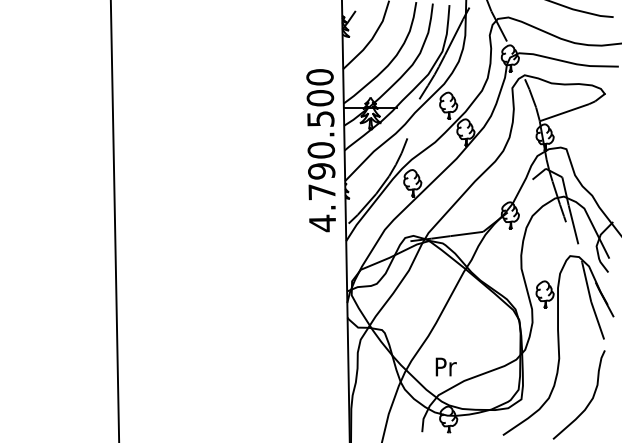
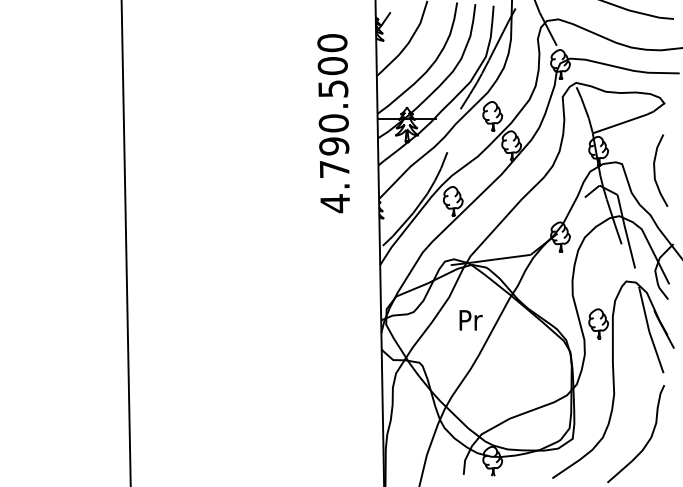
text: (321, 150) -> (333, 123), moved
curve: (596, 155) -> (655, 170), added
text: (445, 367) -> (470, 320), moved

